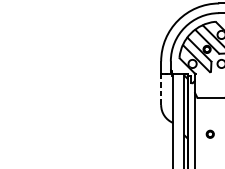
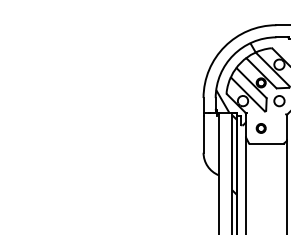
hatch: (186, 45) -> (235, 78), added
line: (161, 90) -> (203, 134), dashed -> solid
part: (209, 134) -> (260, 128), moved

